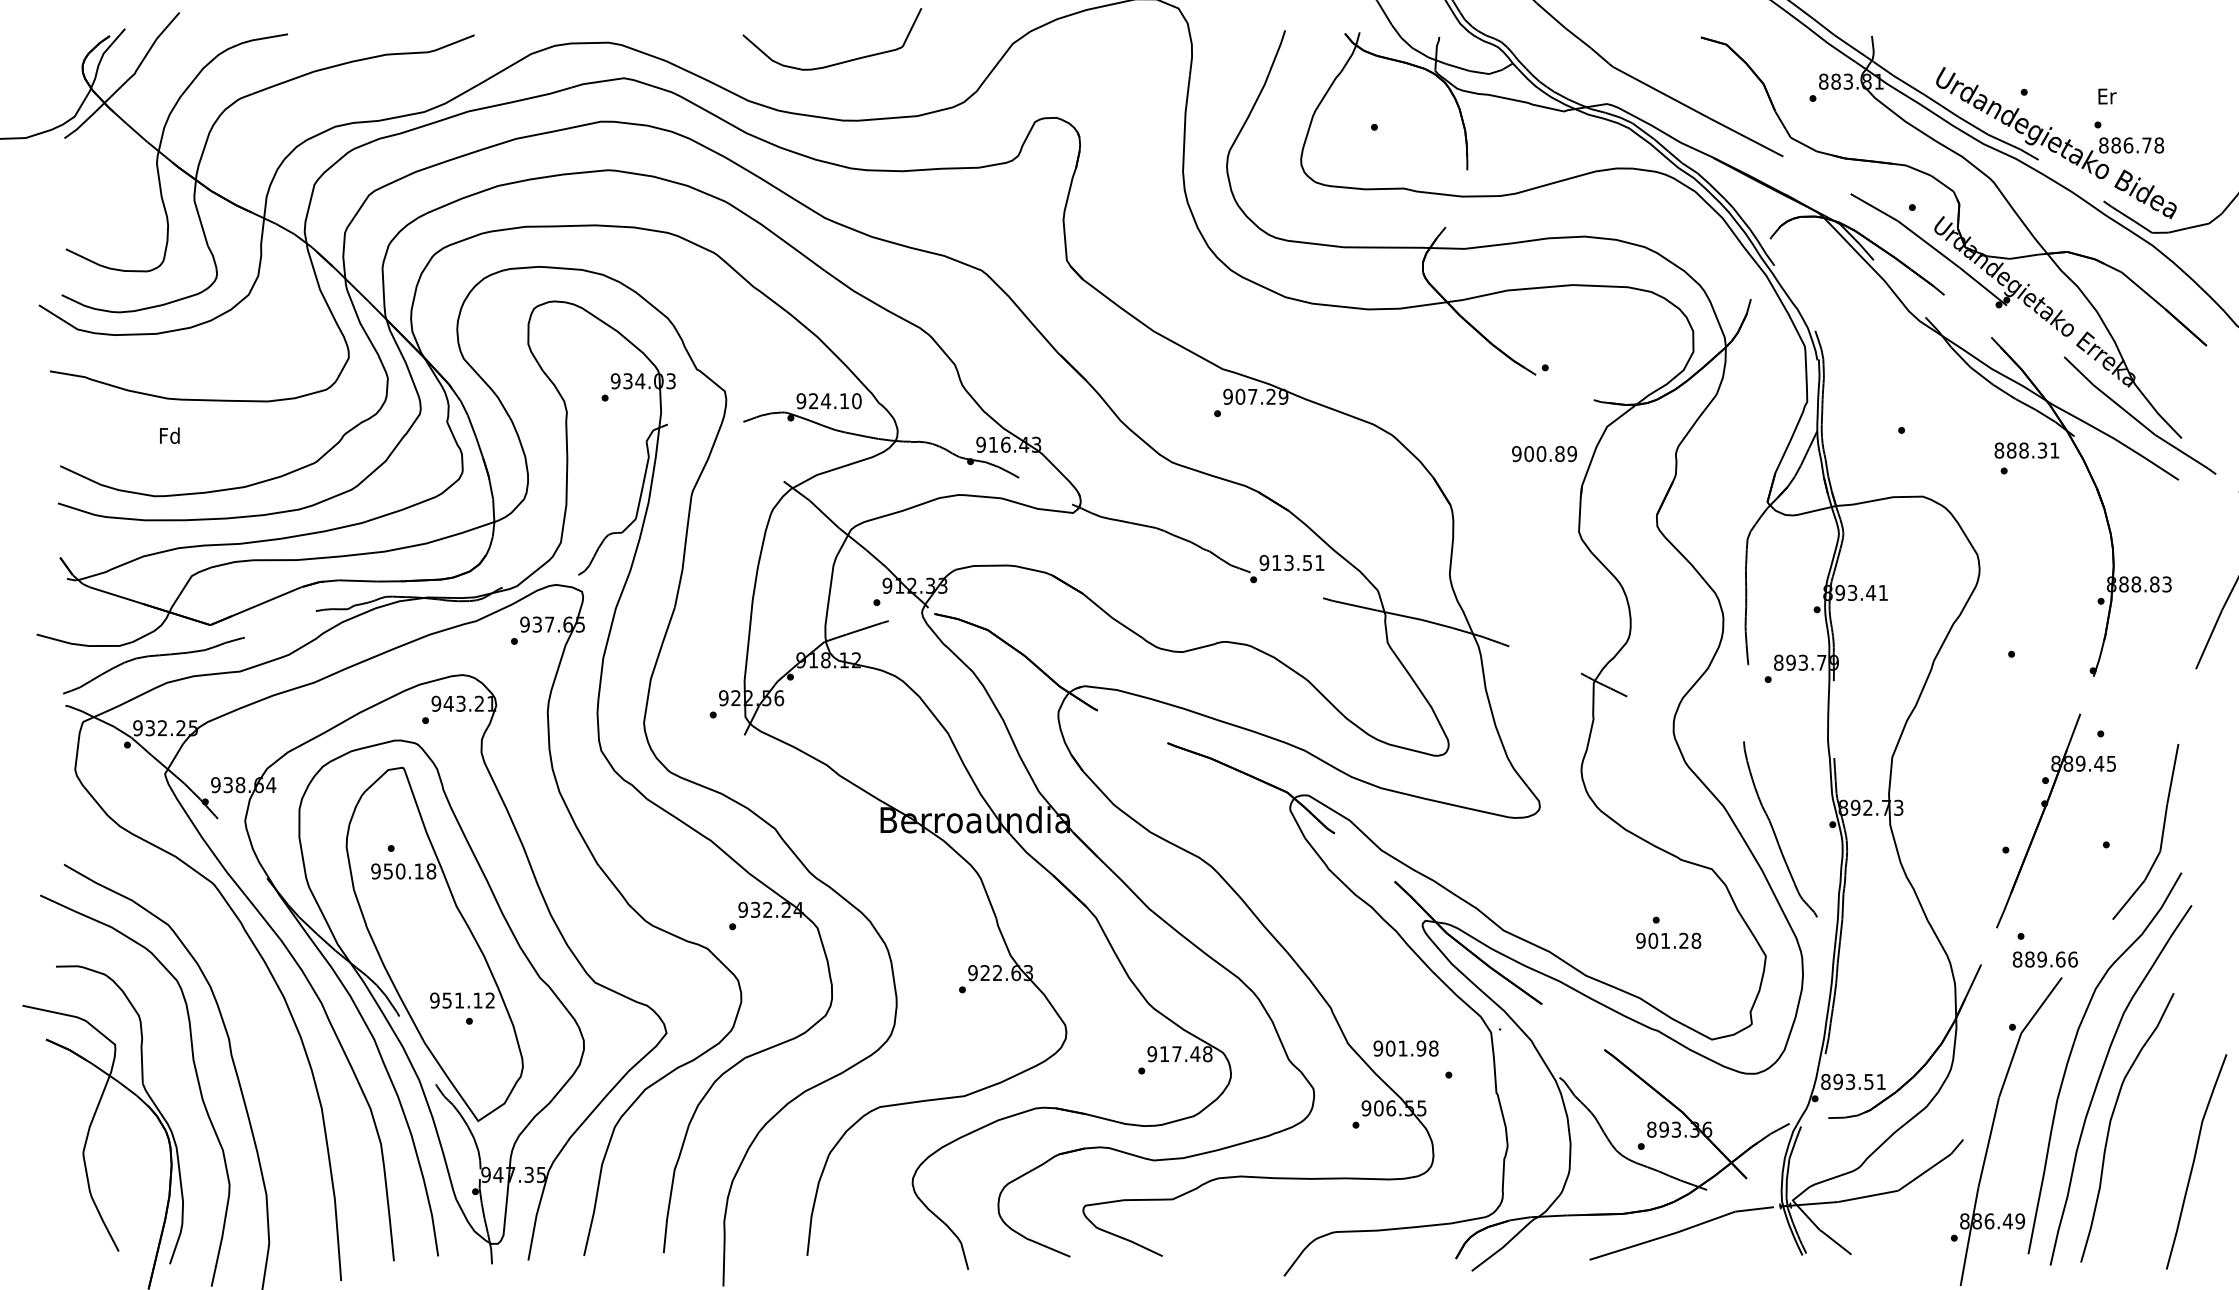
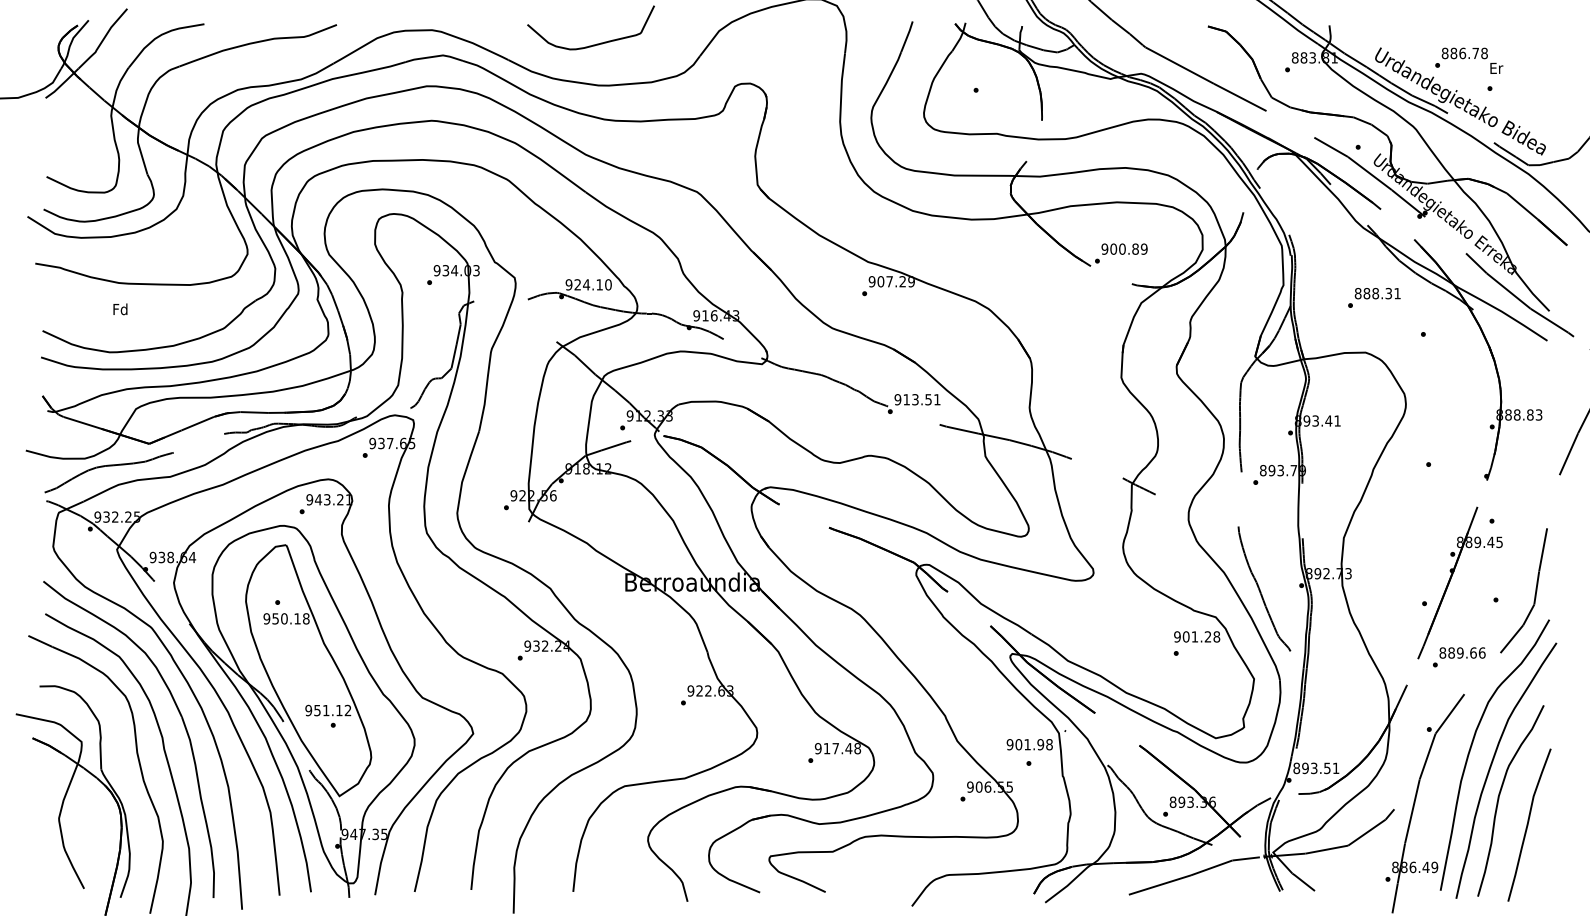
text: (2131, 145) -> (1464, 53), moved
text: (2026, 450) -> (1377, 293), moved
text: (1544, 454) -> (1124, 249), moved
text: (1668, 940) -> (1197, 636), moved
text: (2044, 959) -> (1461, 652), moved
part: (257, 1016) -> (182, 721), added
text: (1405, 1048) -> (1029, 744), moved
curve: (2194, 1161) -> (1528, 824), moved

